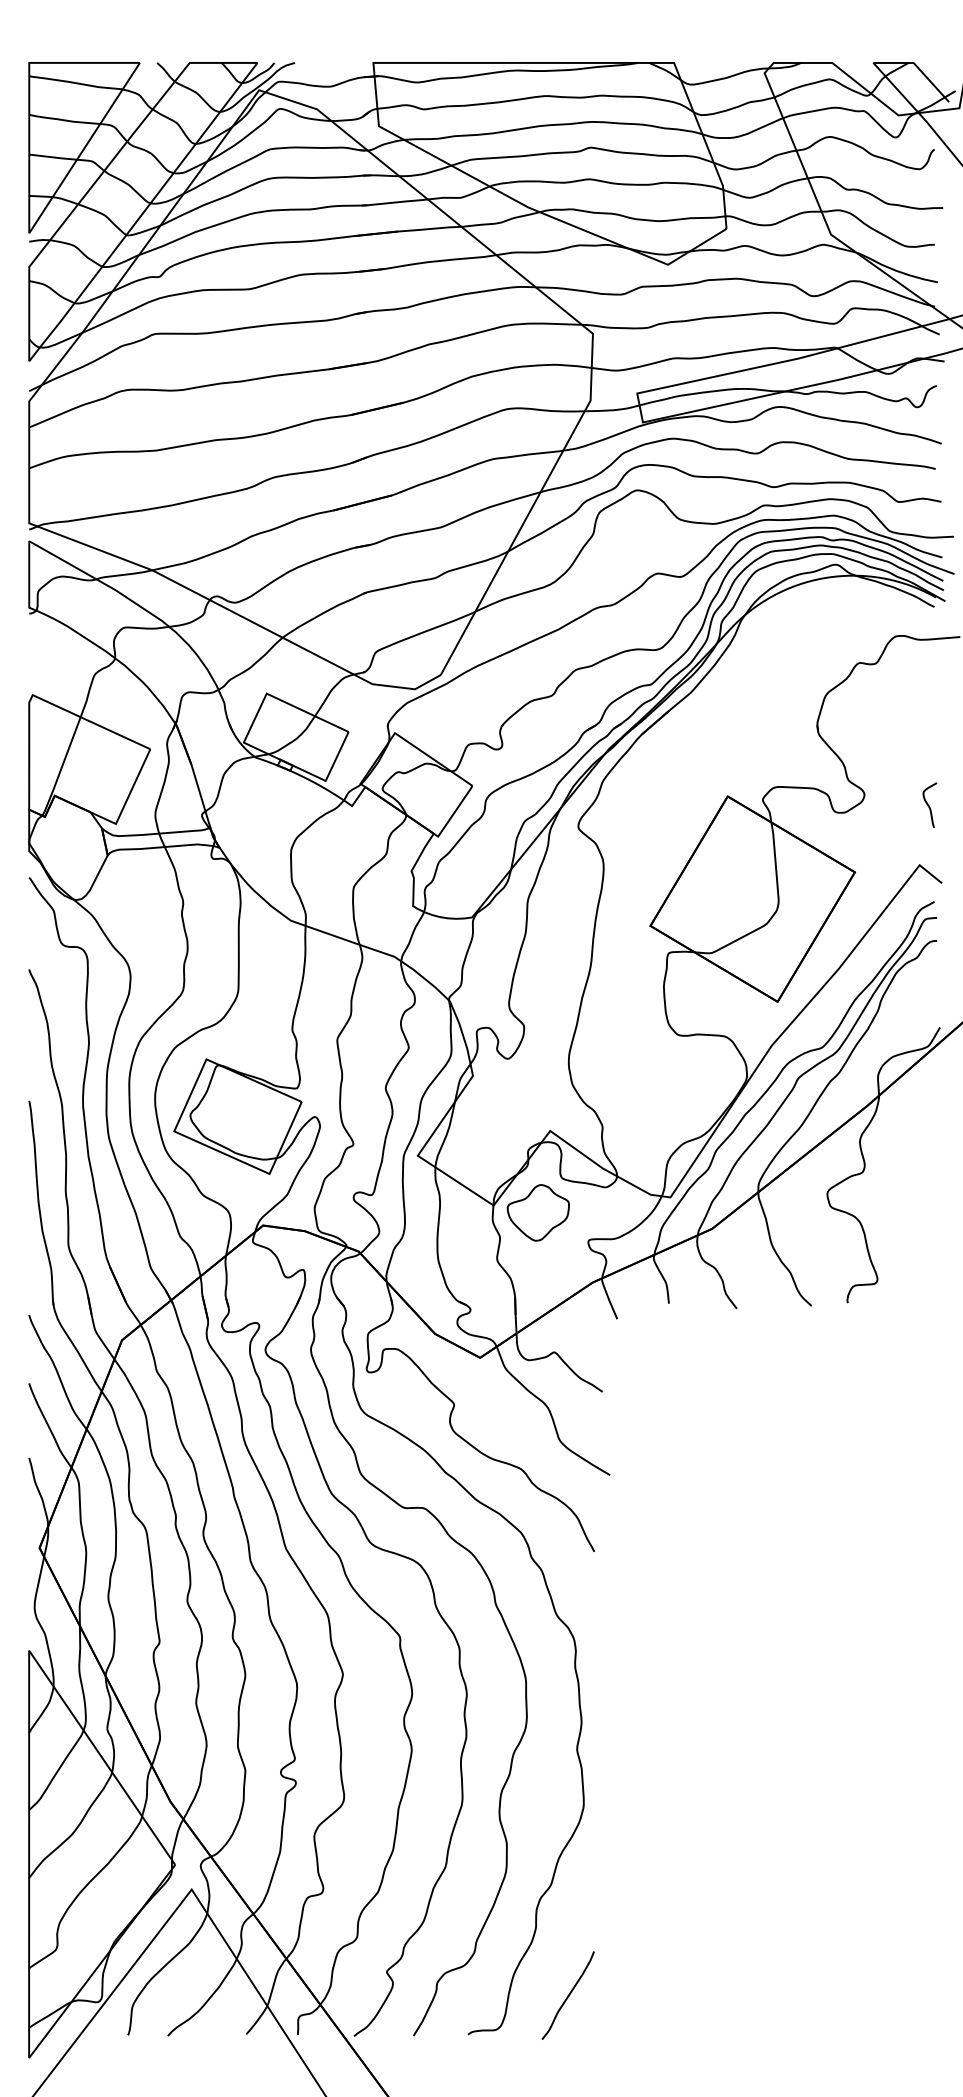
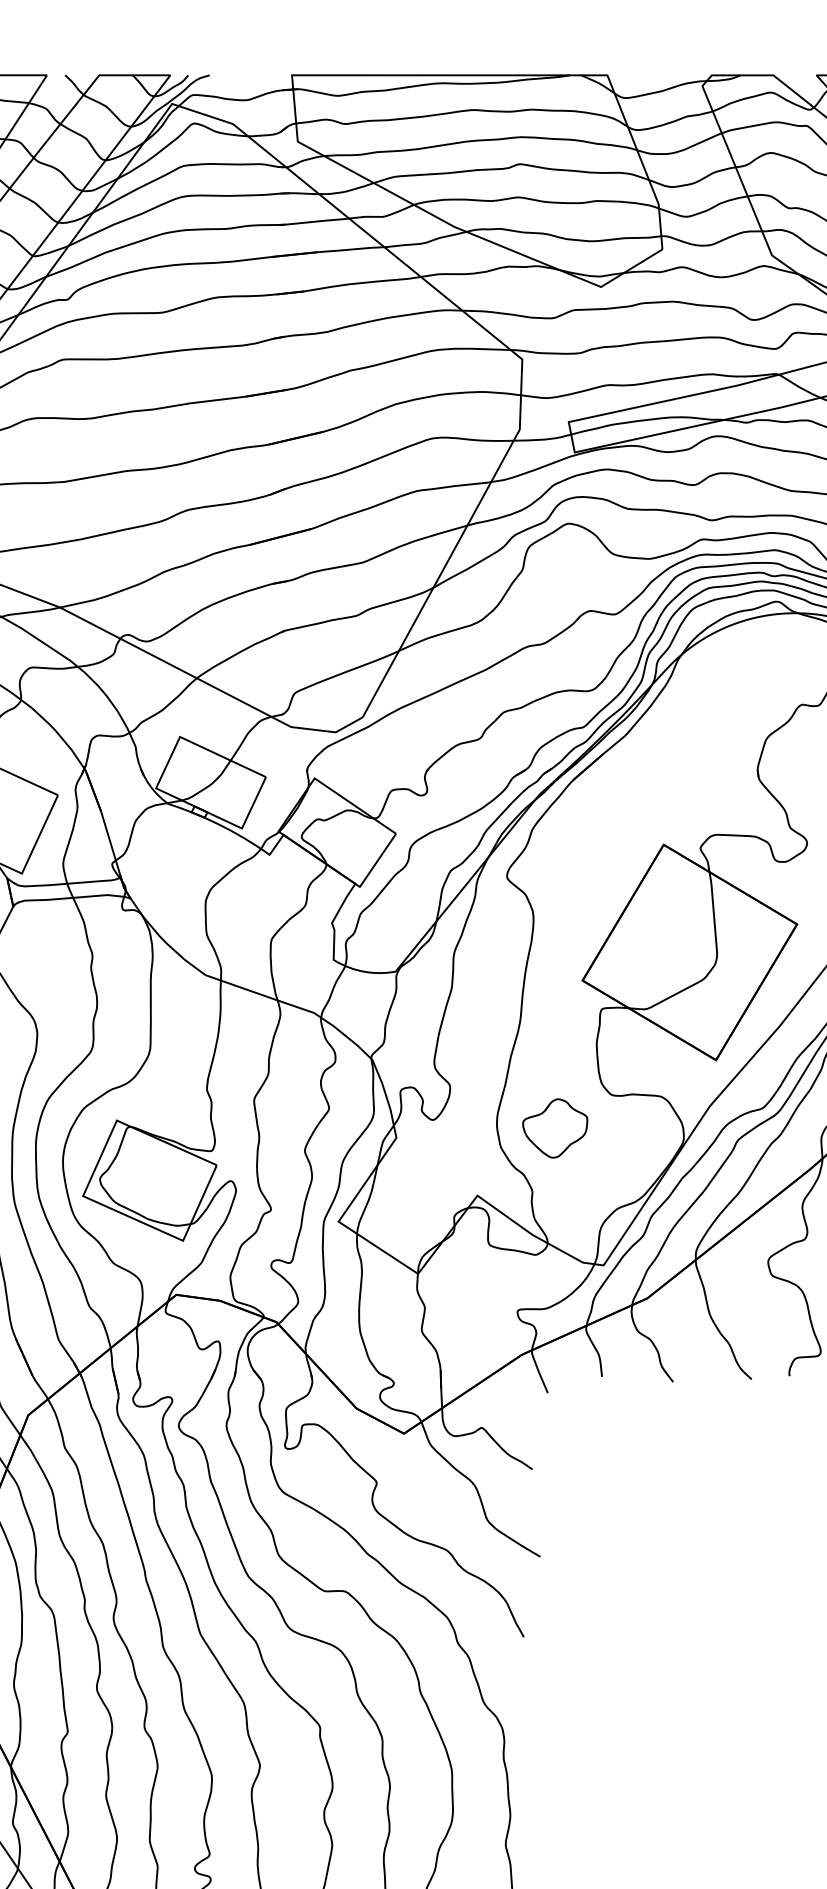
part: (537, 1212) -> (554, 1128), moved

